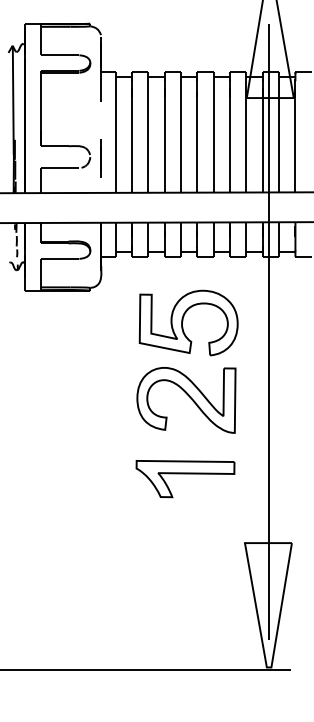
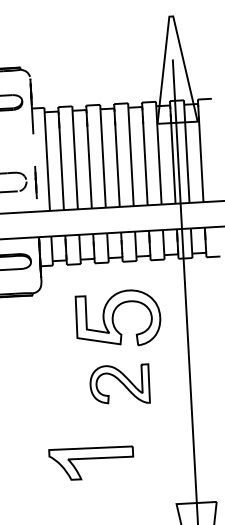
part: (186, 400) -> (120, 385), size x0.7
part: (185, 479) -> (91, 463), moved

